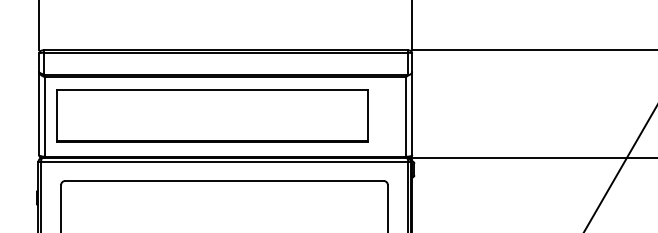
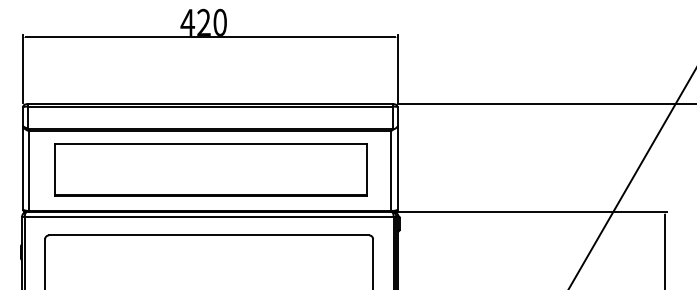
part: (211, 115) -> (210, 169), moved

